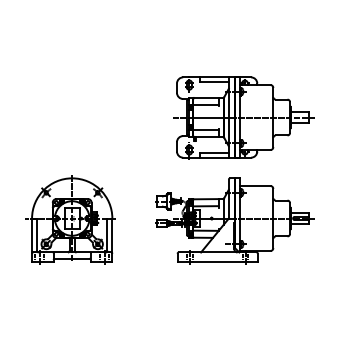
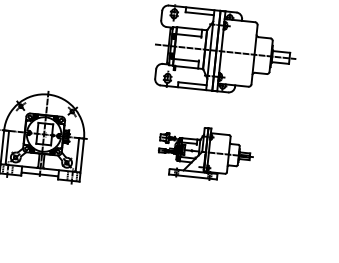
part: (234, 220) -> (205, 153), size x0.6

